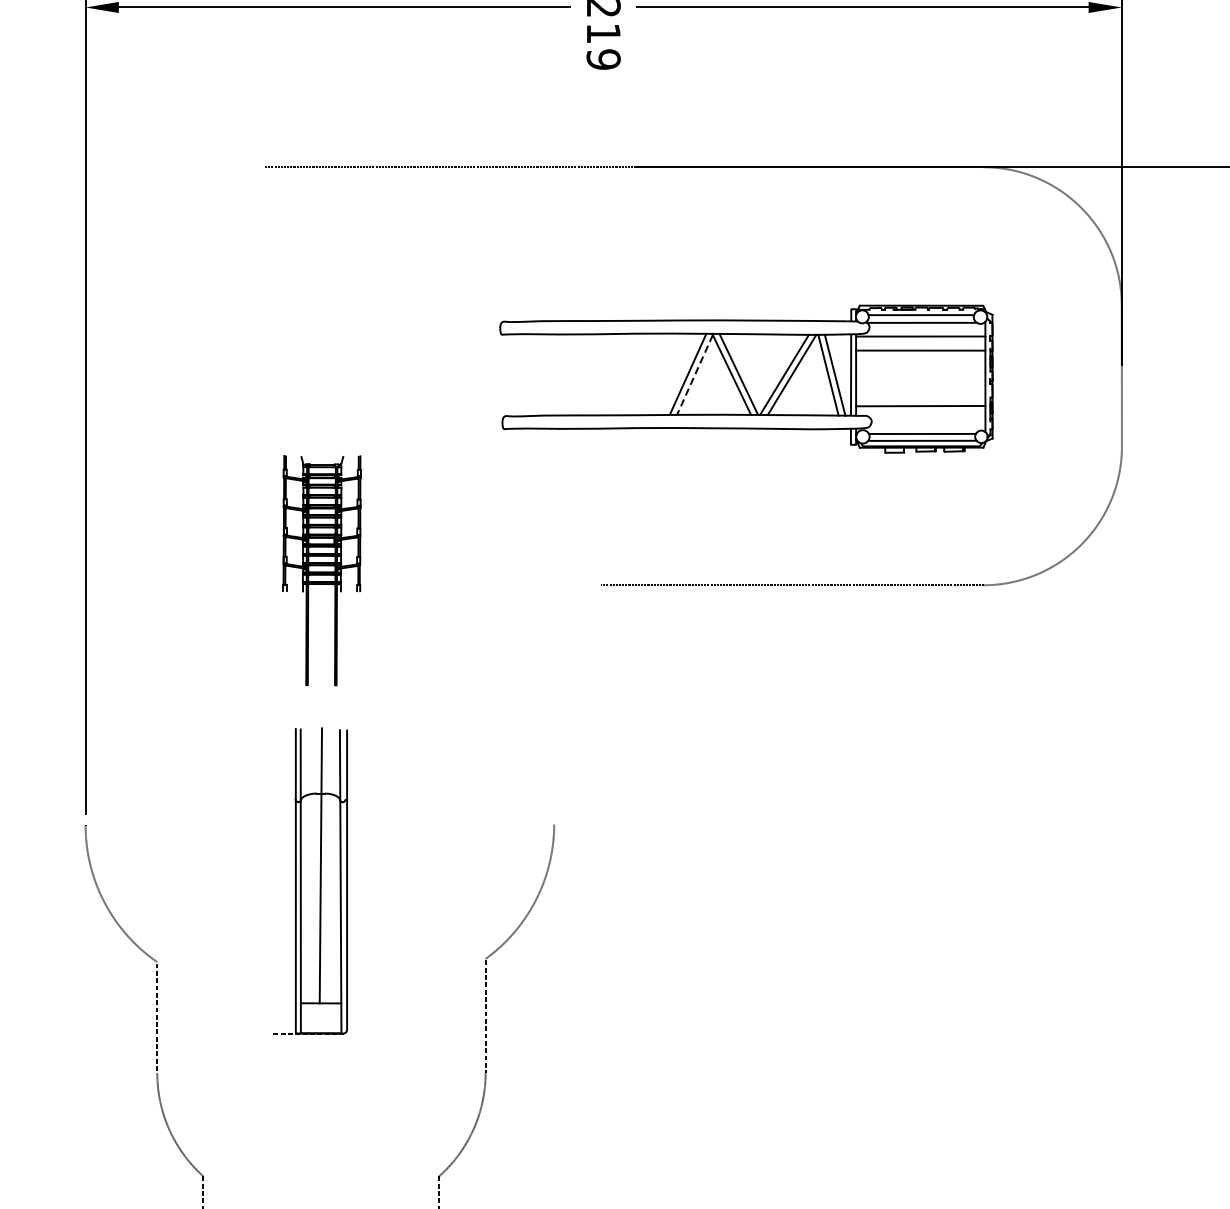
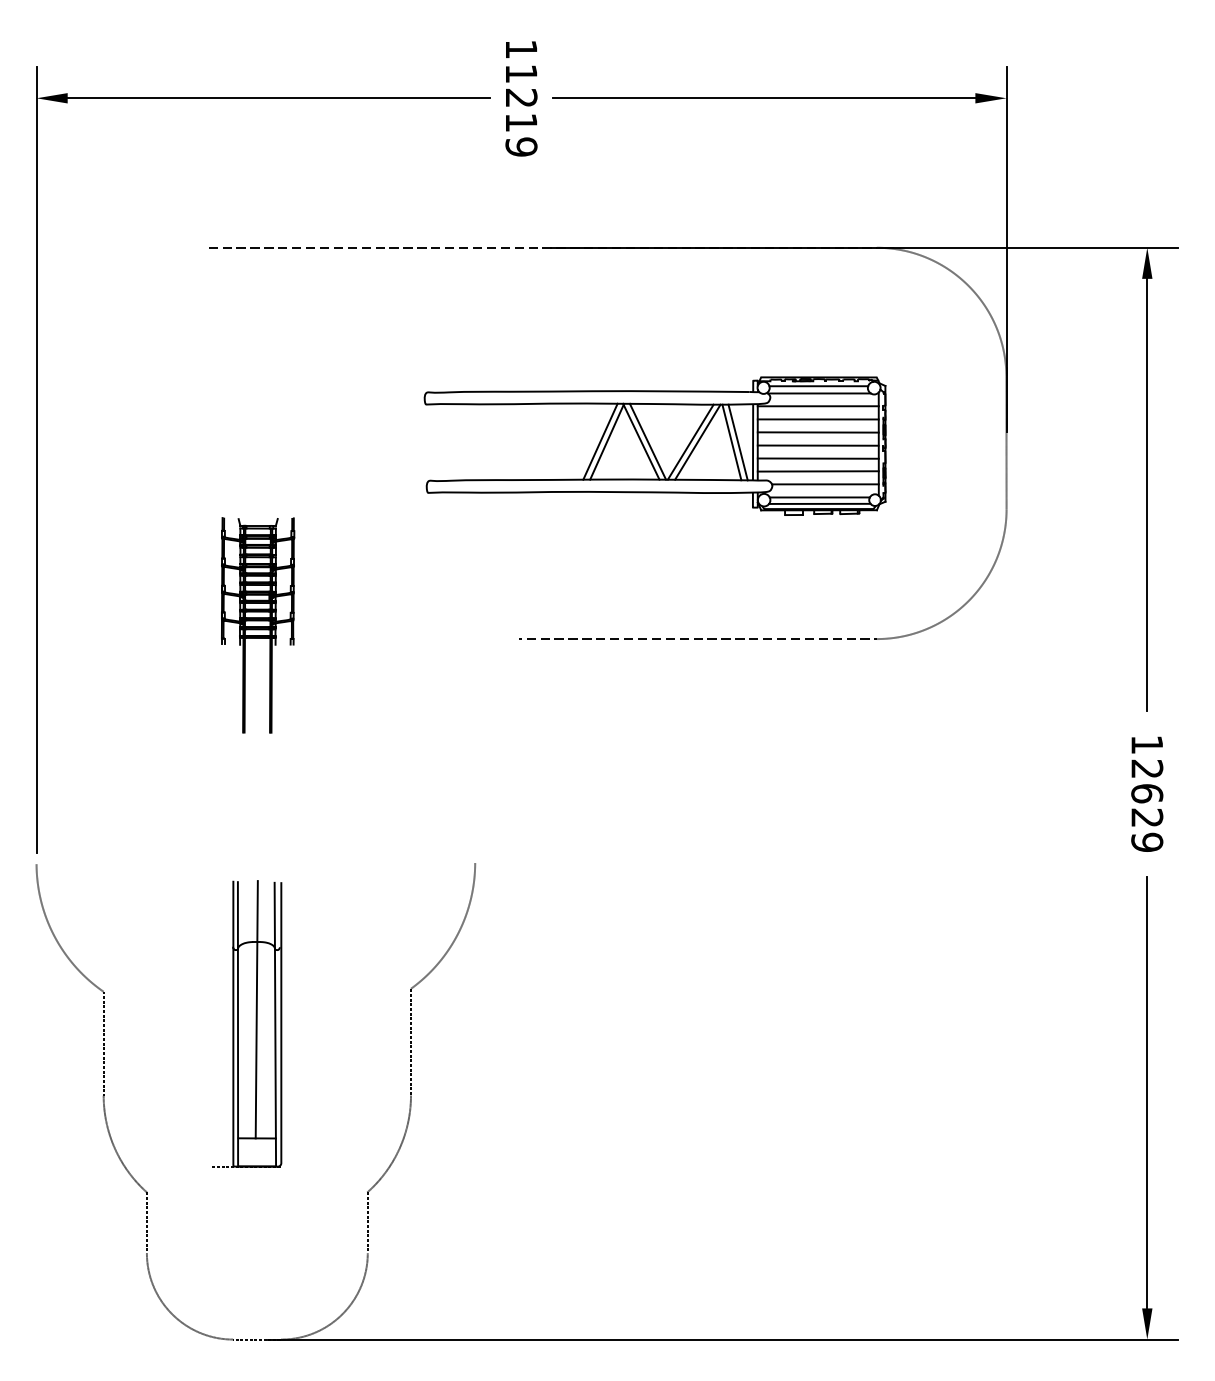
line: (919, 364) -> (817, 432), added
line: (694, 375) -> (606, 442), dashed -> solid
line: (919, 378) -> (817, 445), added
line: (919, 392) -> (817, 458), added
line: (928, 420) -> (825, 484), added
part: (310, 880) -> (247, 1023), moved

